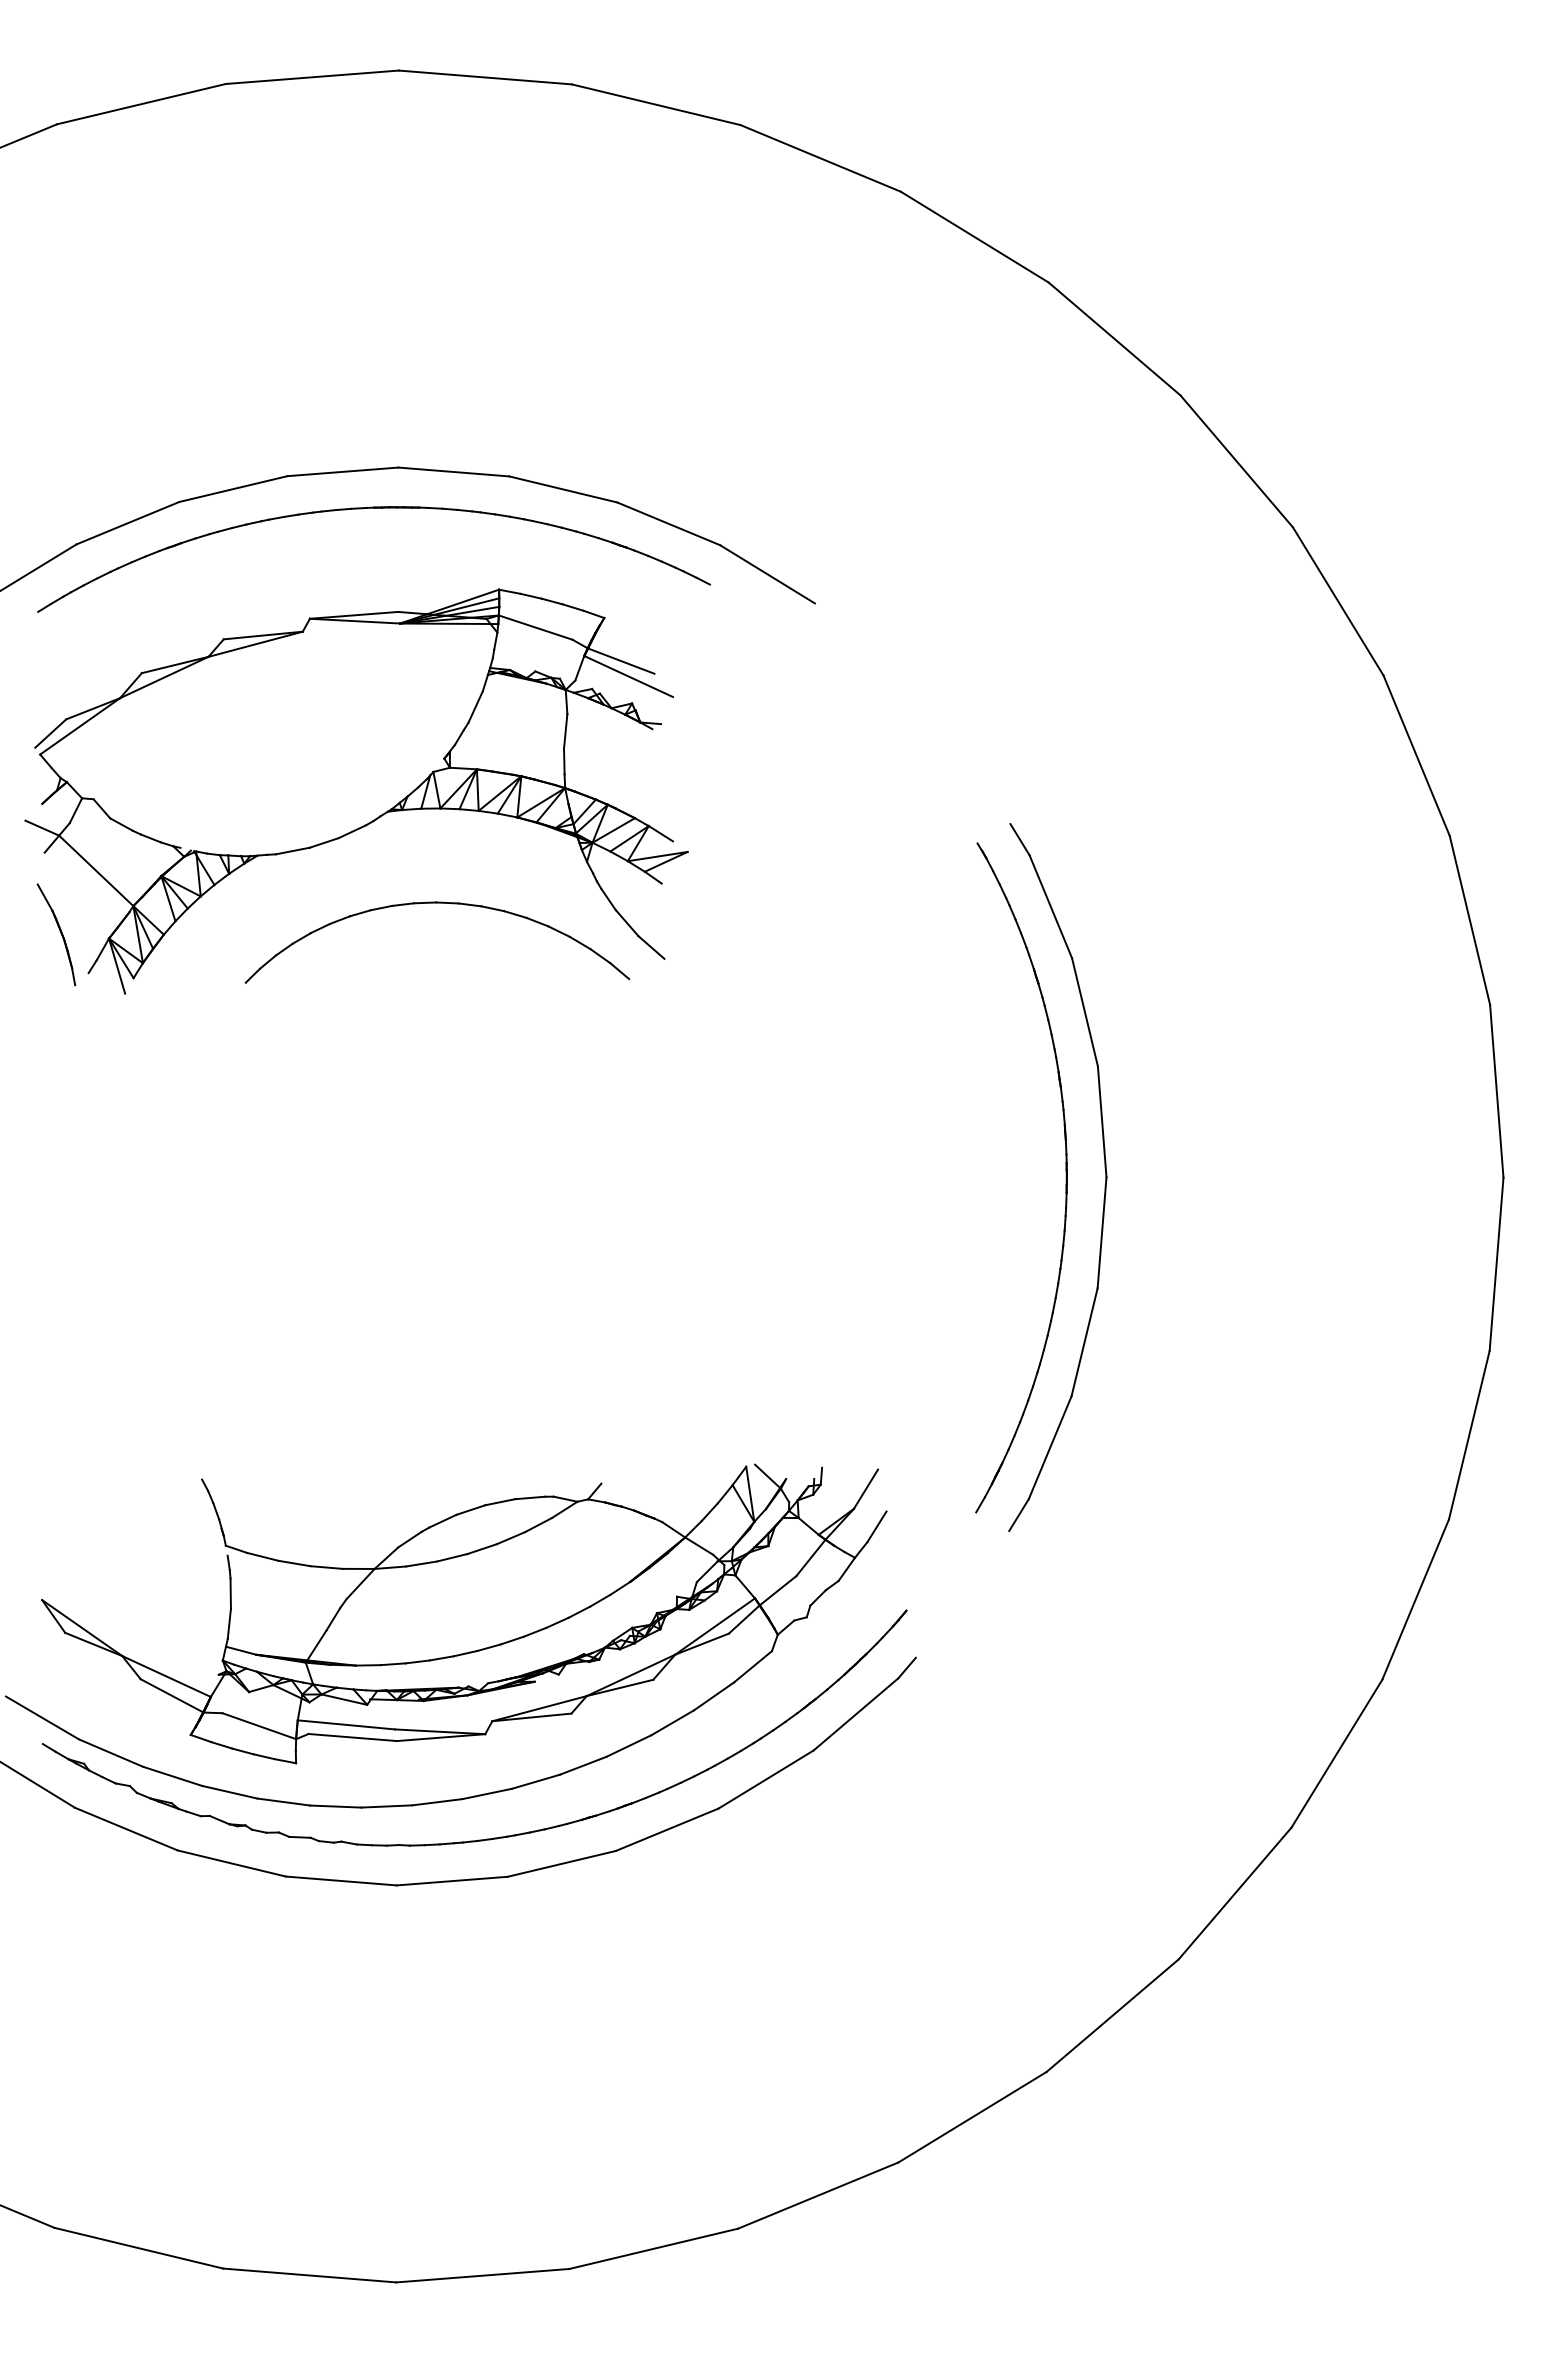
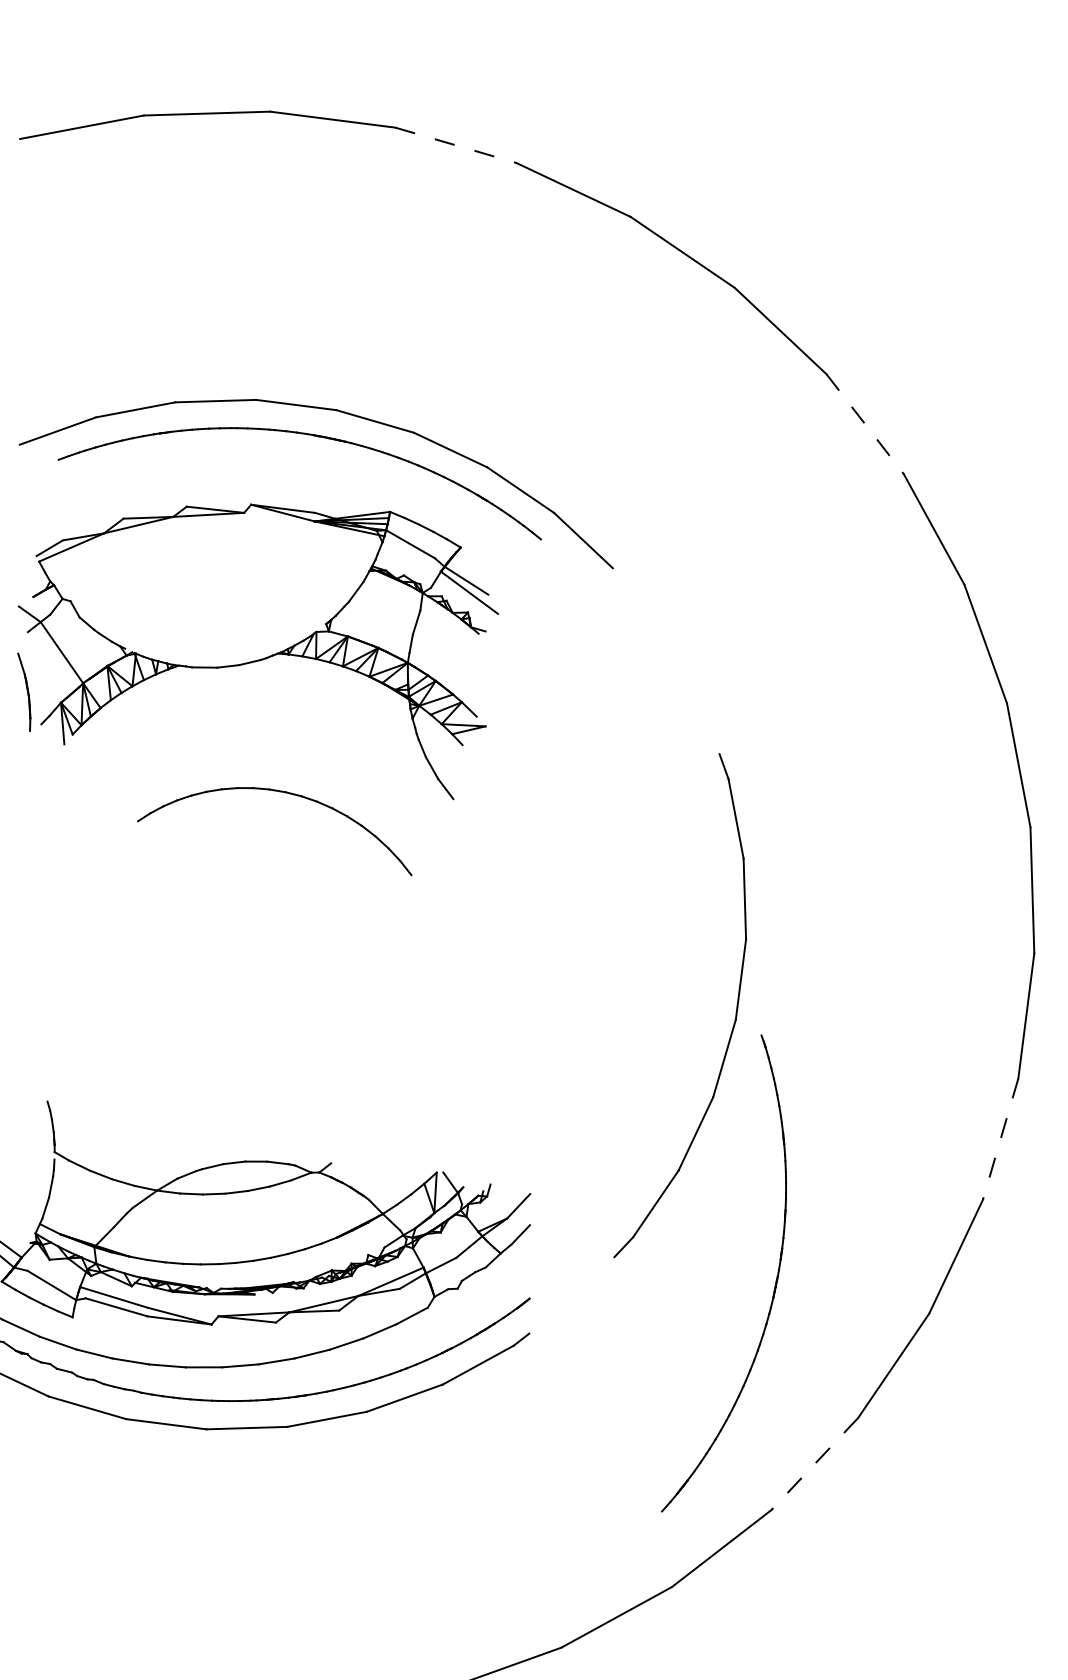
line: (485, 77) -> (455, 145), solid -> dashed
line: (1114, 338) -> (865, 423), solid -> dashed
part: (437, 903) -> (286, 793), moved
part: (1065, 1177) -> (774, 1286), moved
line: (1496, 1264) -> (1000, 1139), solid -> dashed
line: (1336, 1753) -> (814, 1463), solid -> dashed

